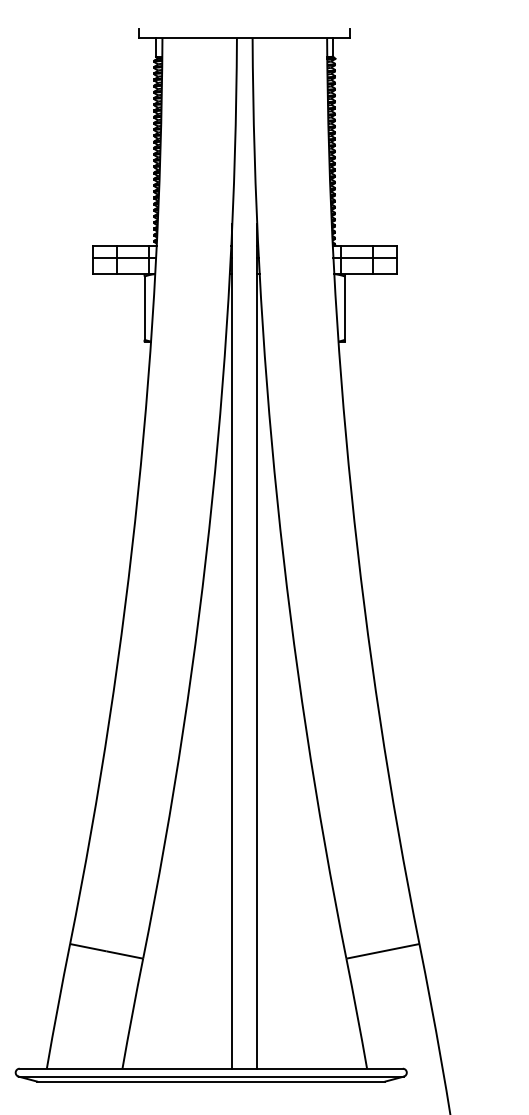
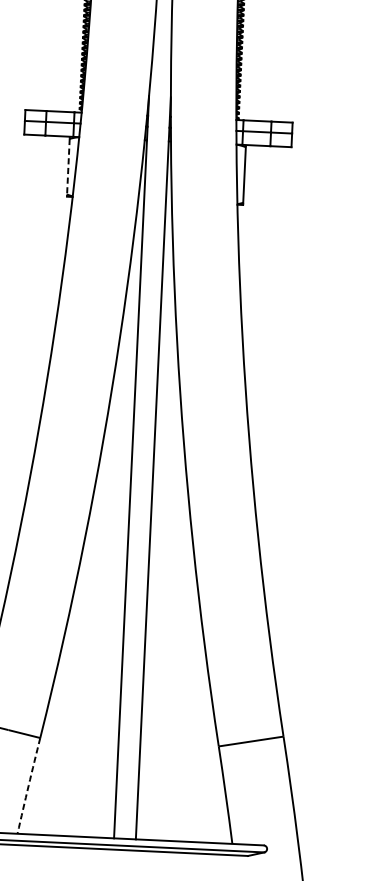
line: (144, 308) -> (68, 167), solid -> dashed
arc: (132, 1013) -> (28, 785), solid -> dashed

